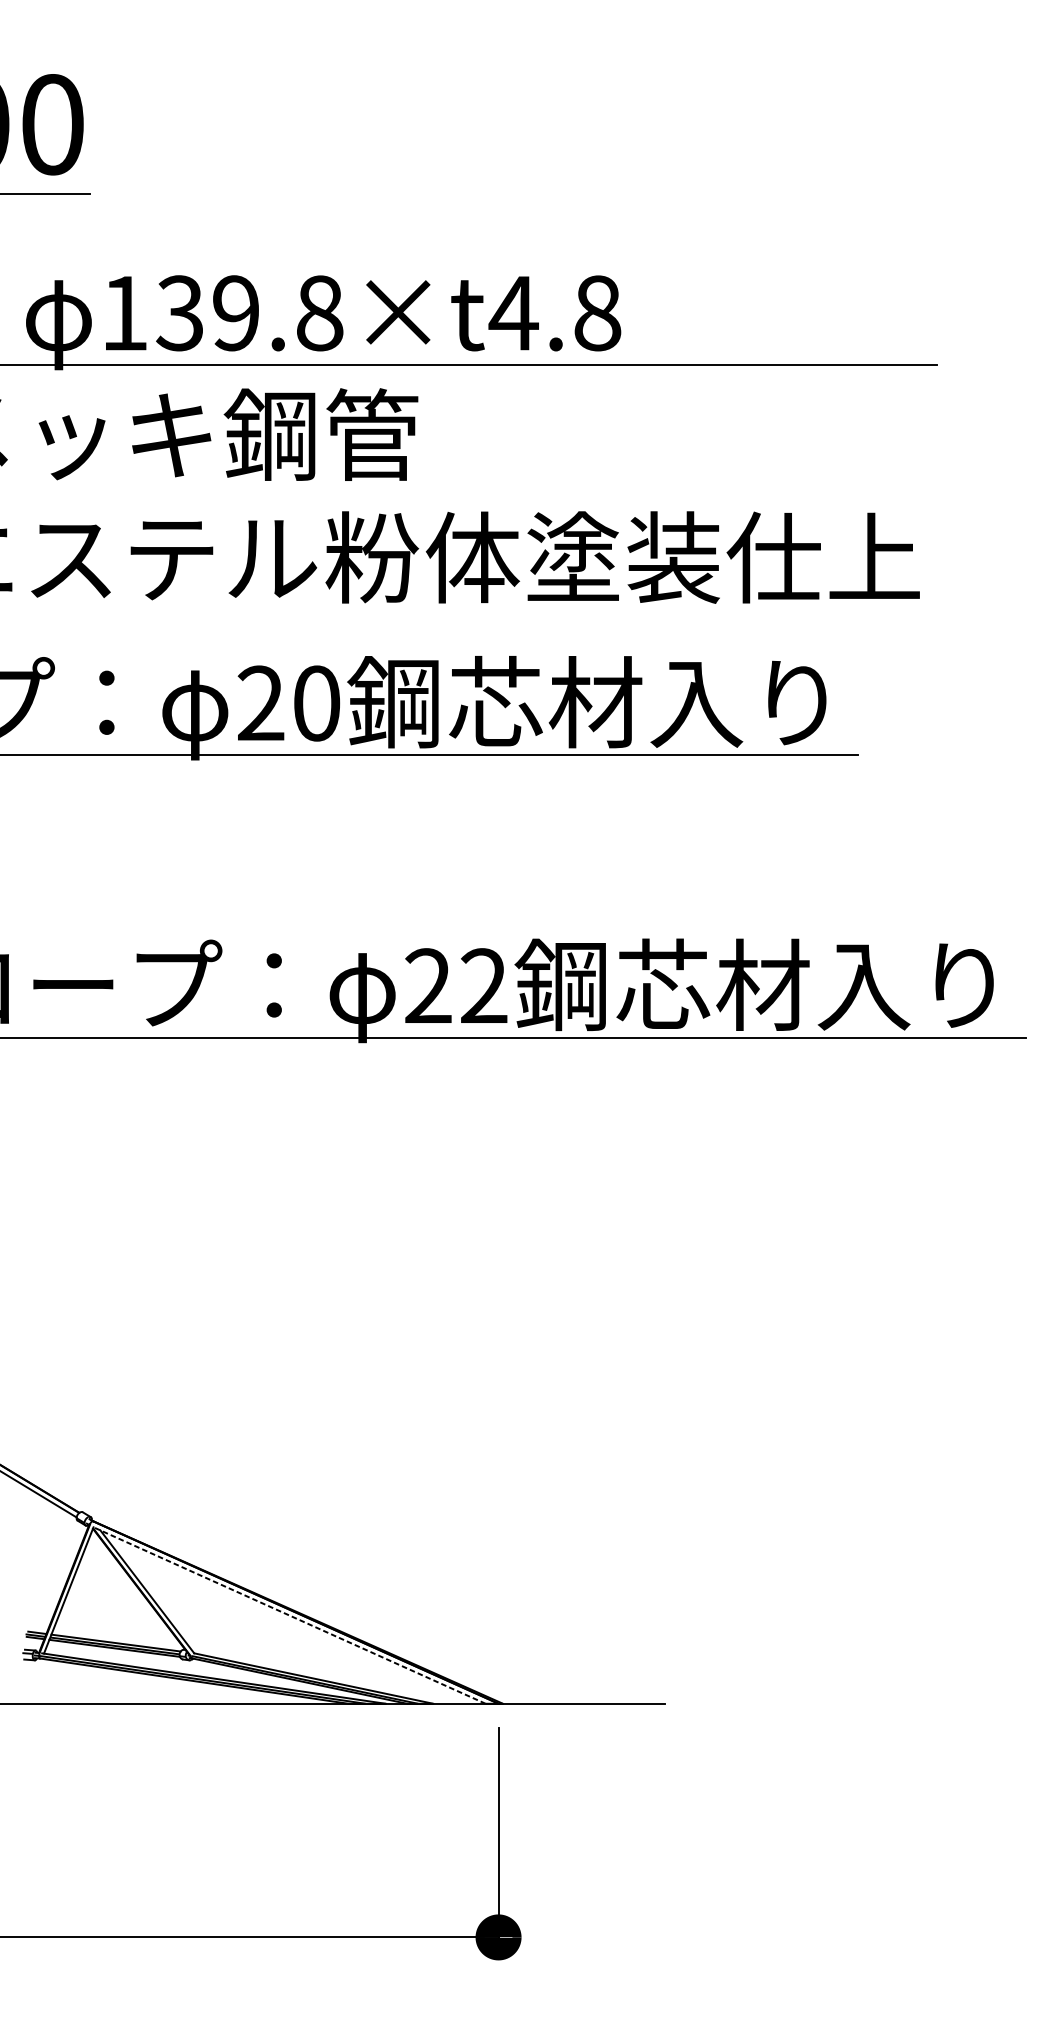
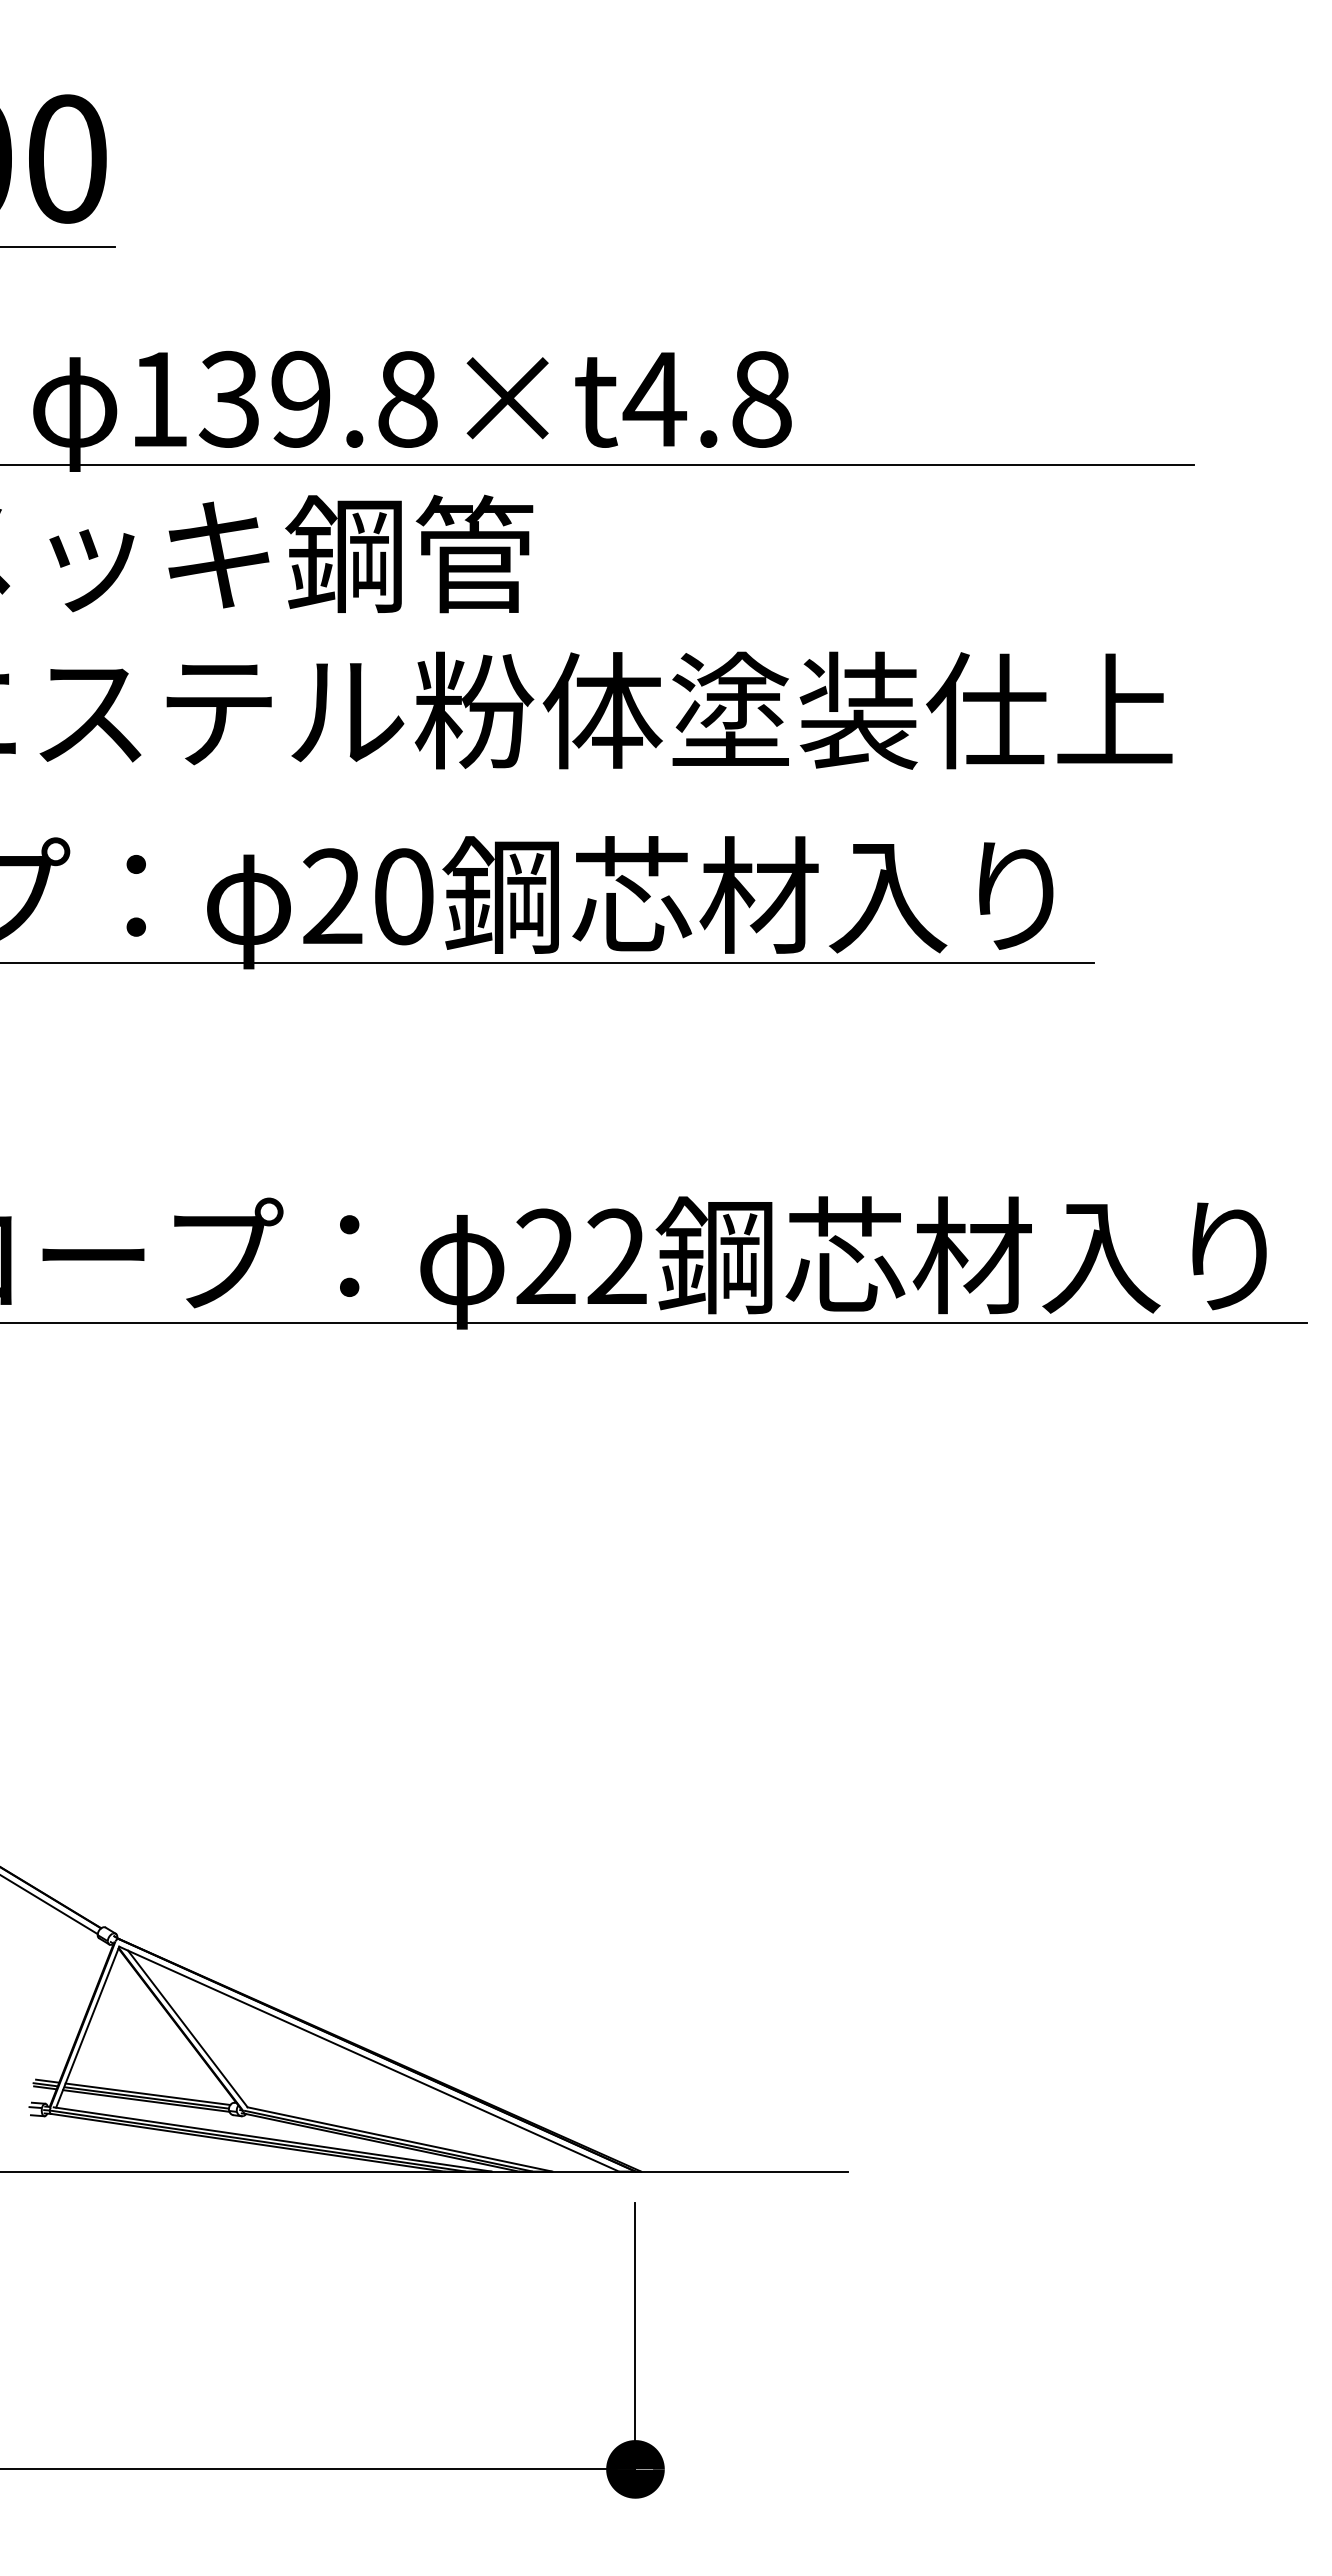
line: (289, 1615) -> (368, 2058), dashed -> solid

